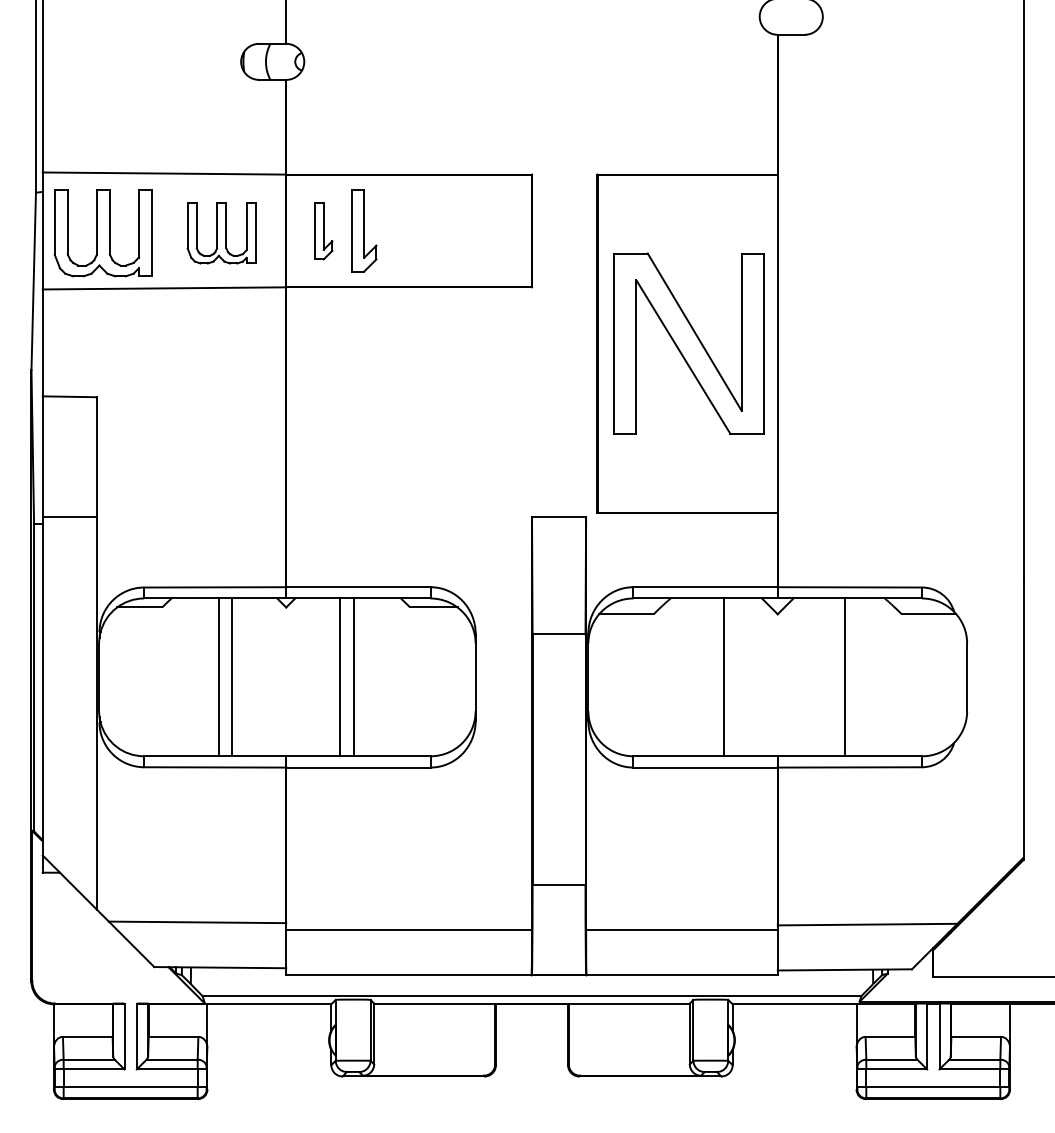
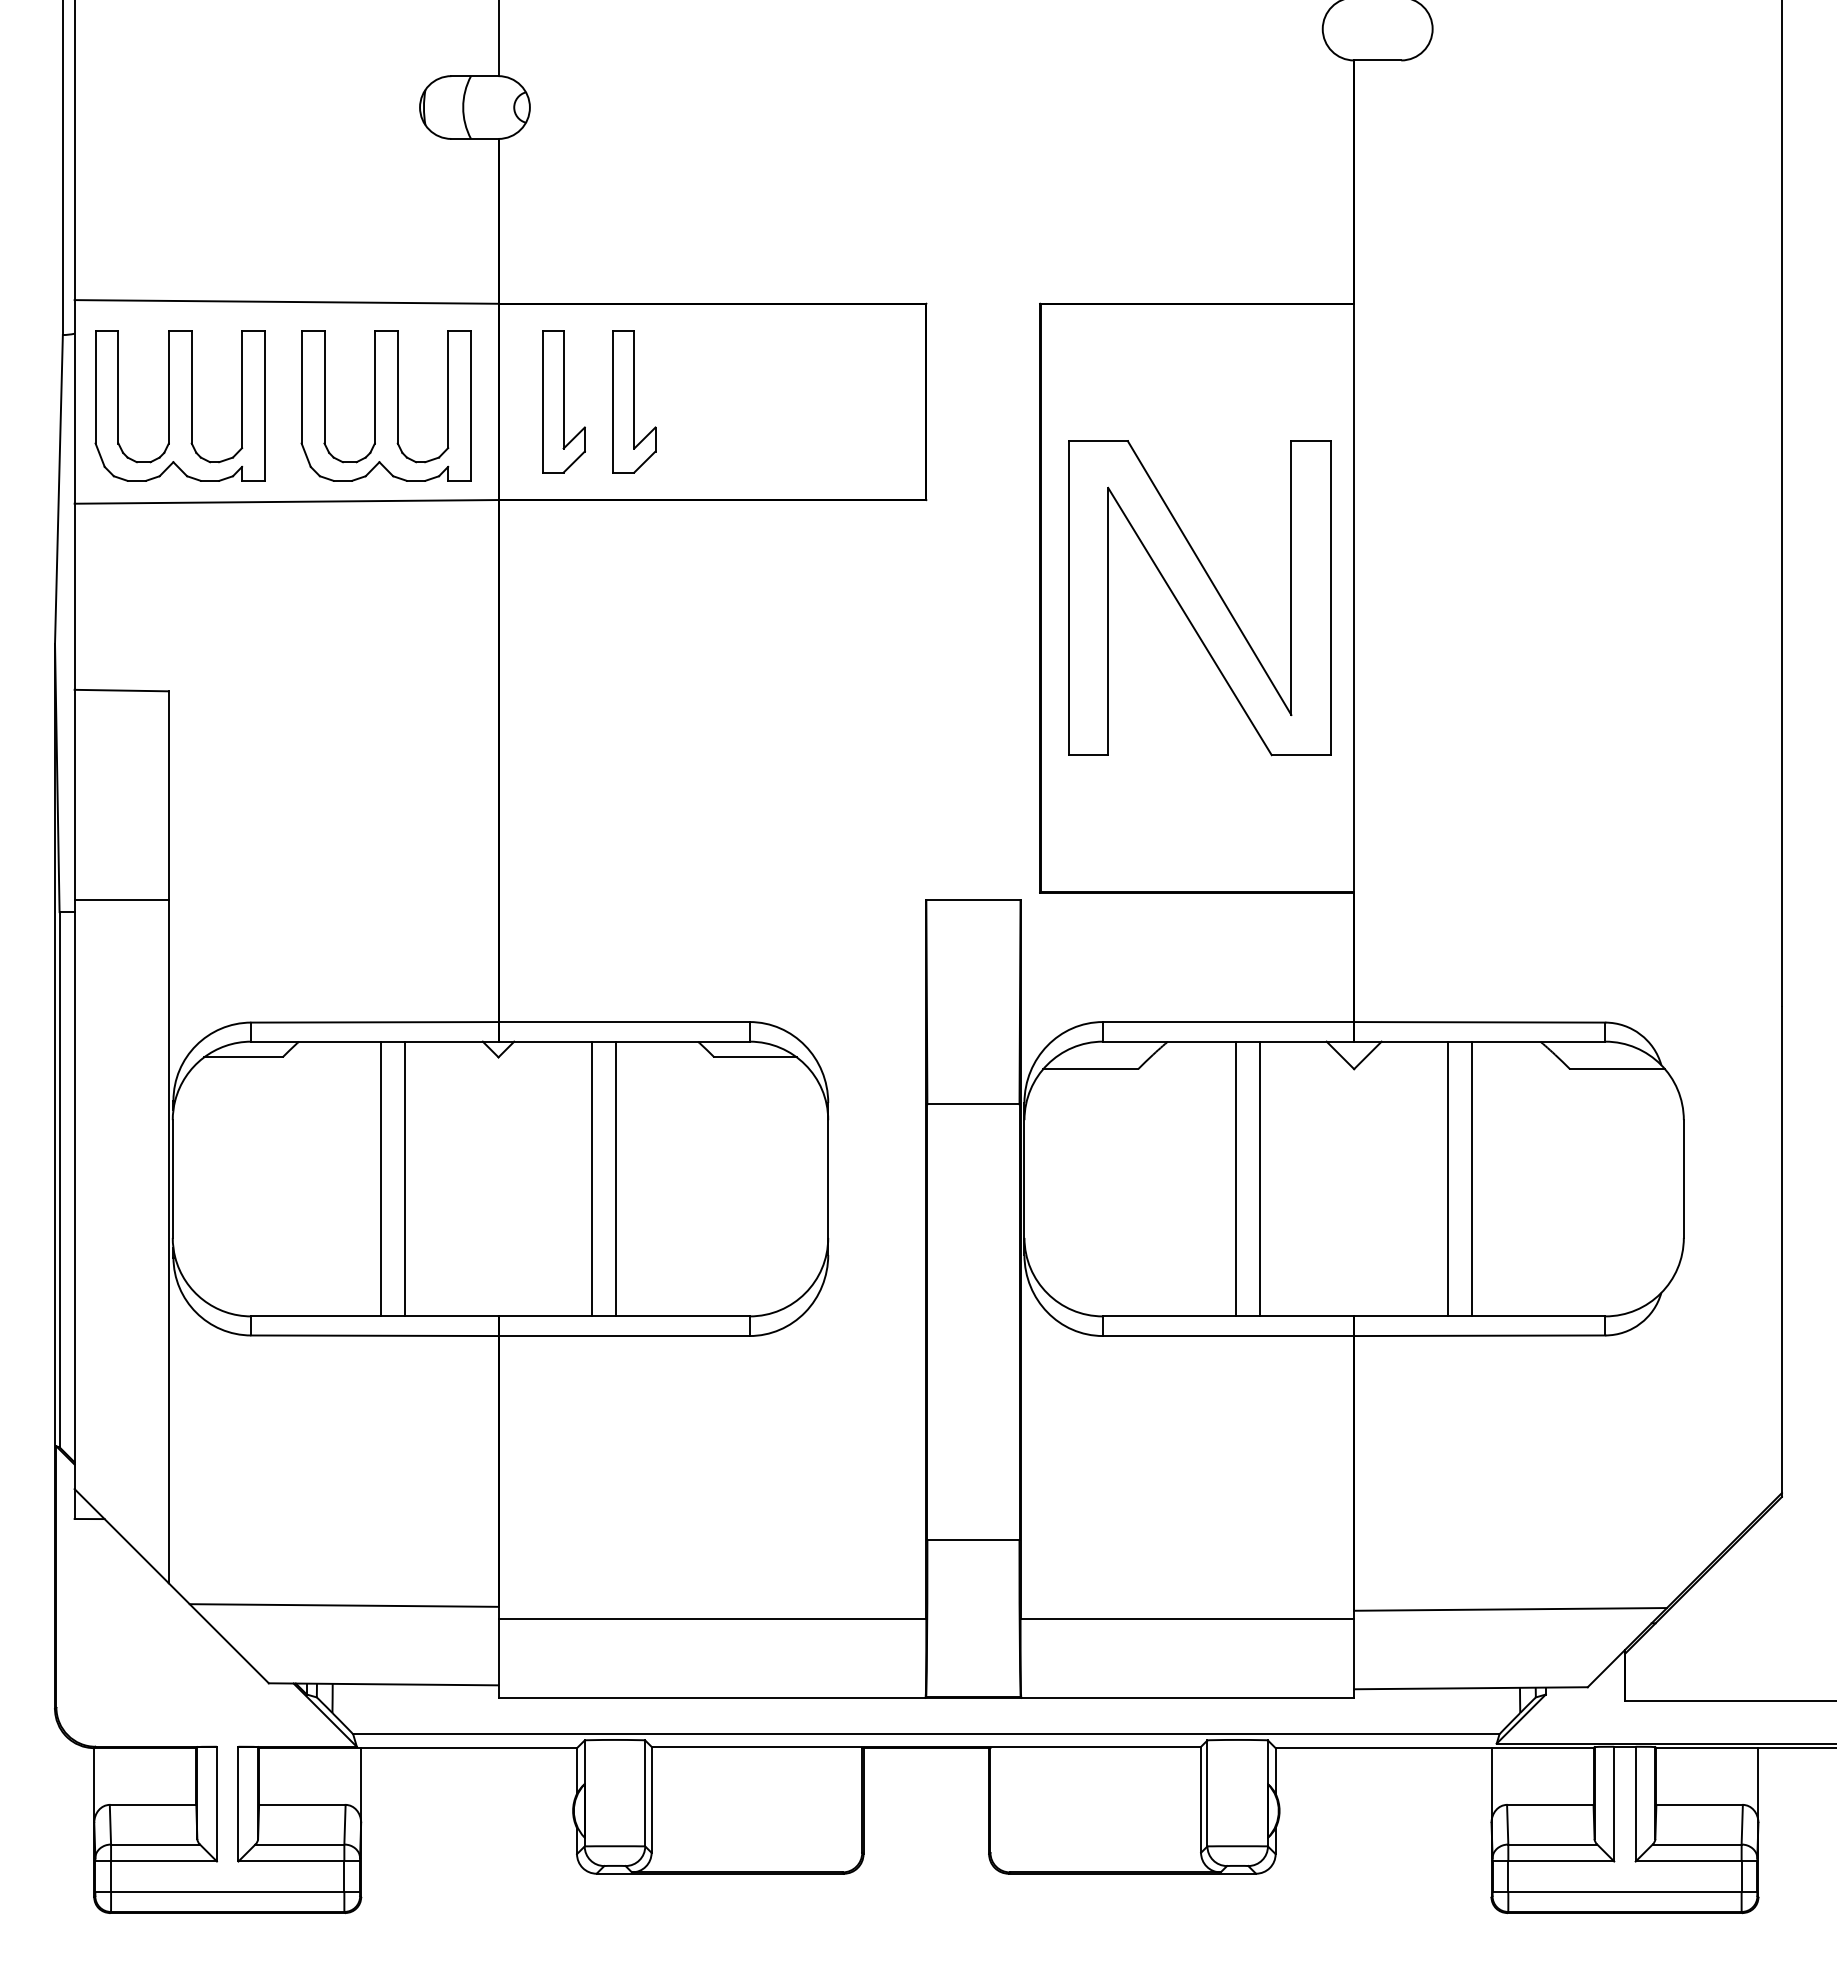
part: (323, 230) -> (563, 401), size x1.43
part: (221, 233) -> (385, 406), size x1.43
line: (710, 677) -> (1237, 1179), added
line: (831, 677) -> (1447, 1179), added

